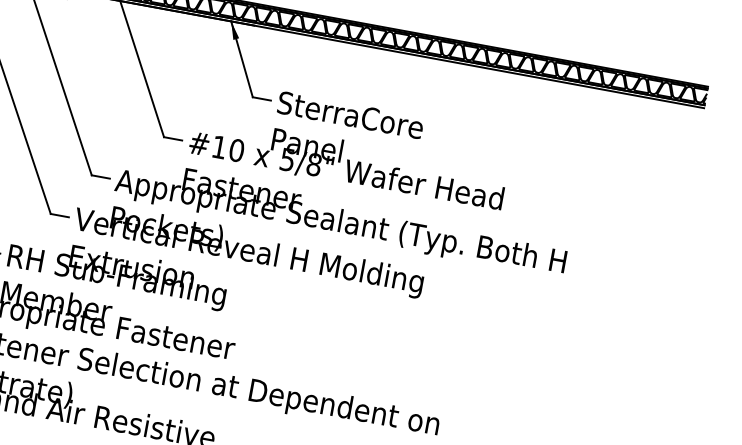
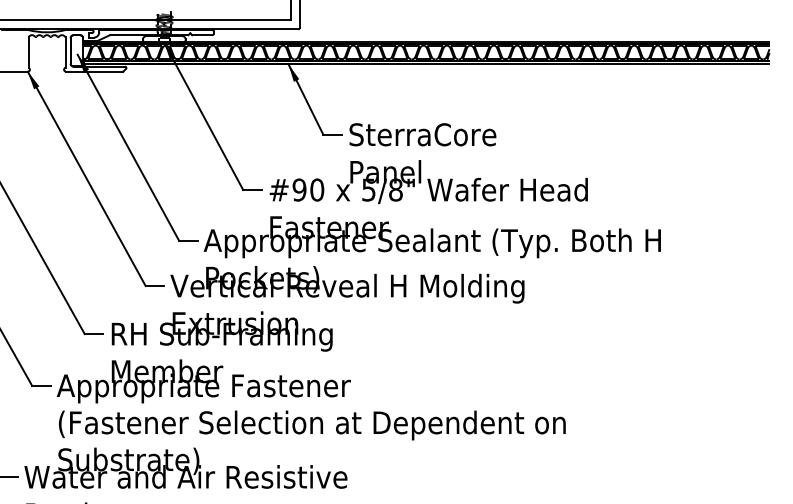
text: (219, 146) -> (299, 189), #10 -> #90

